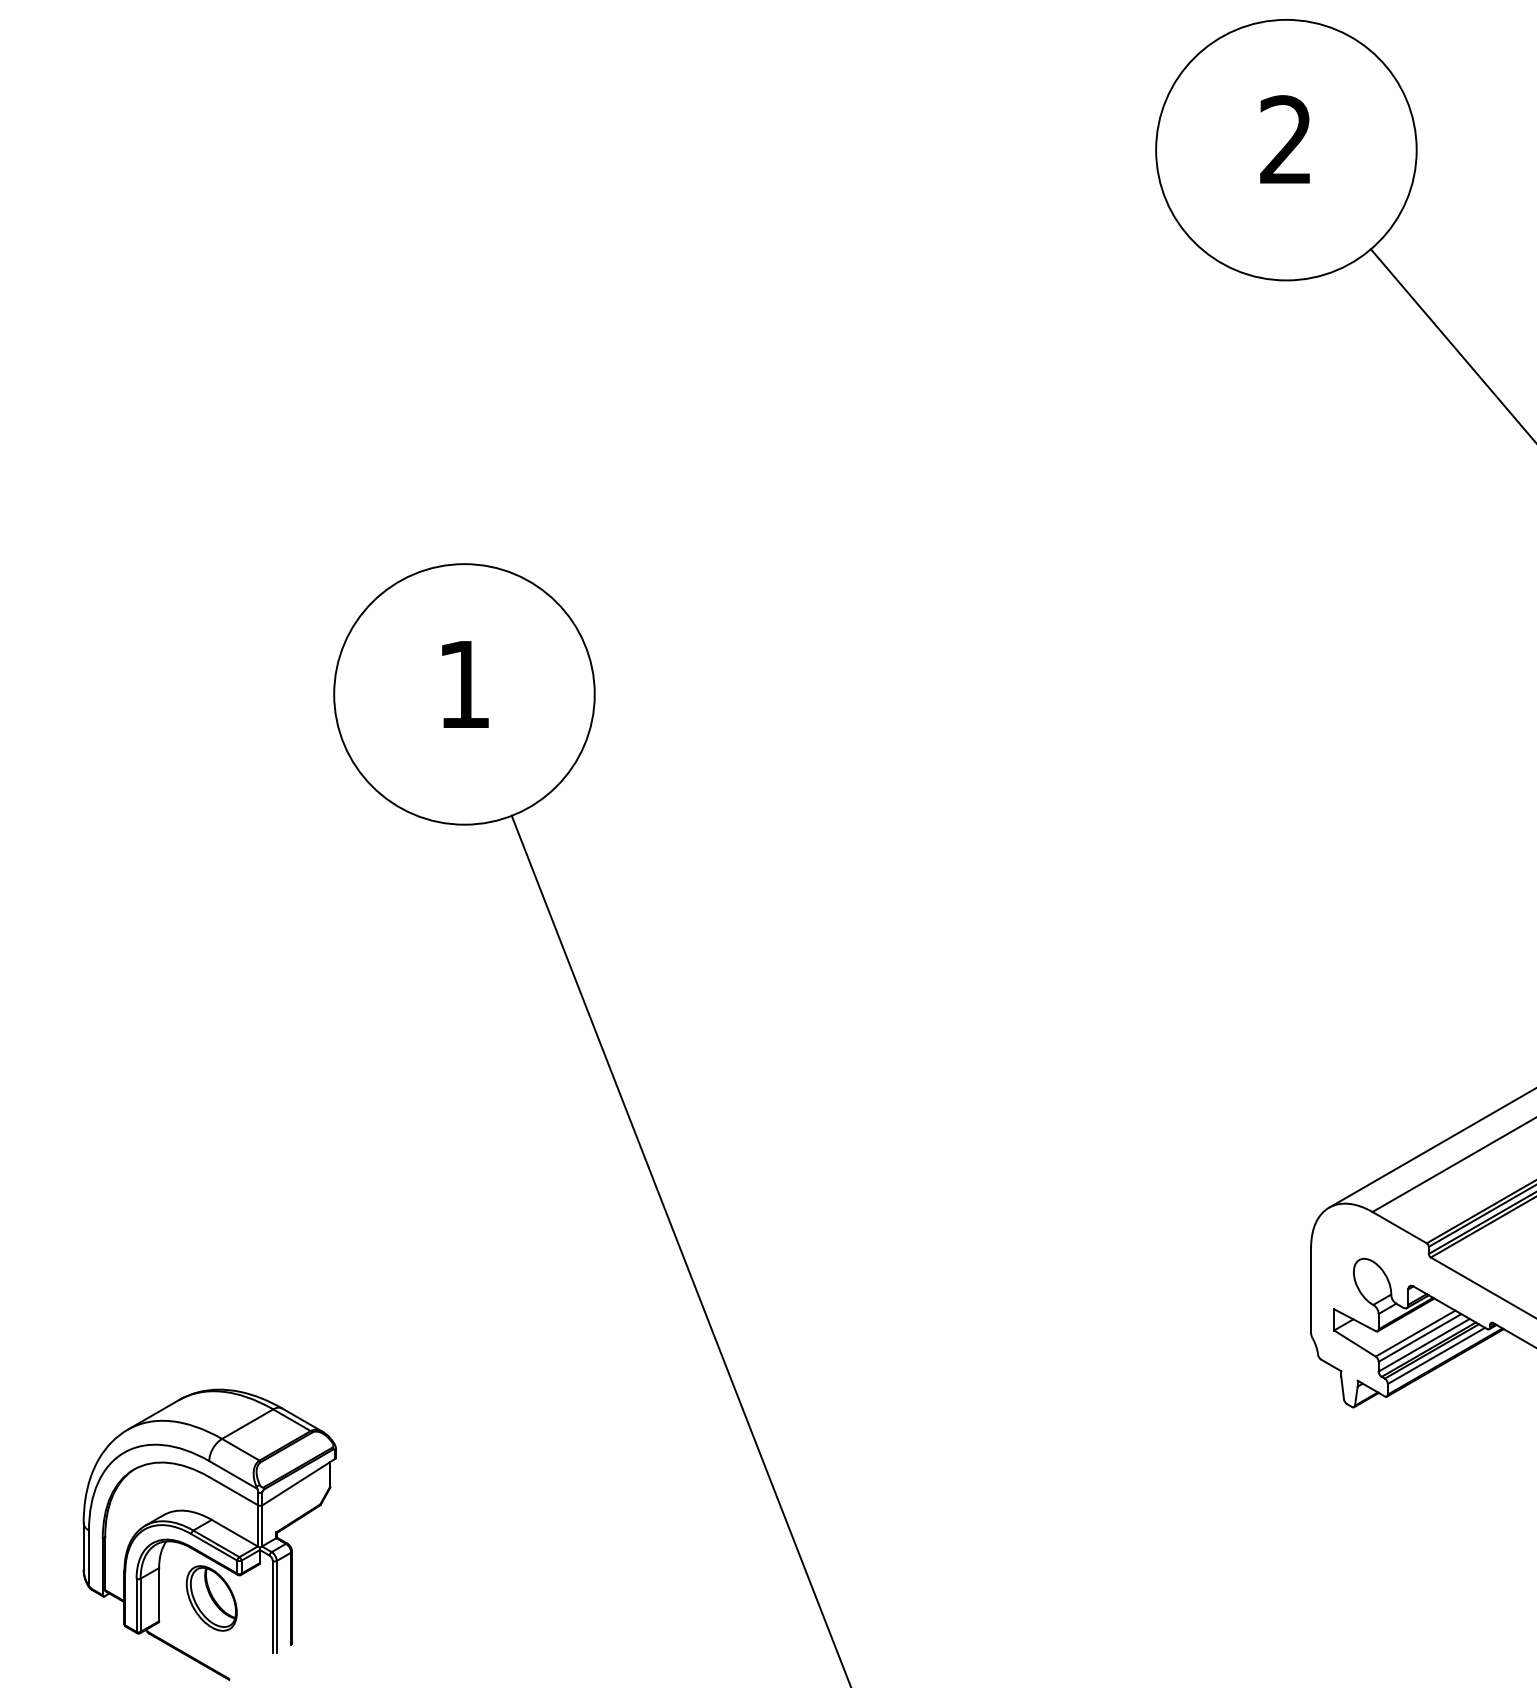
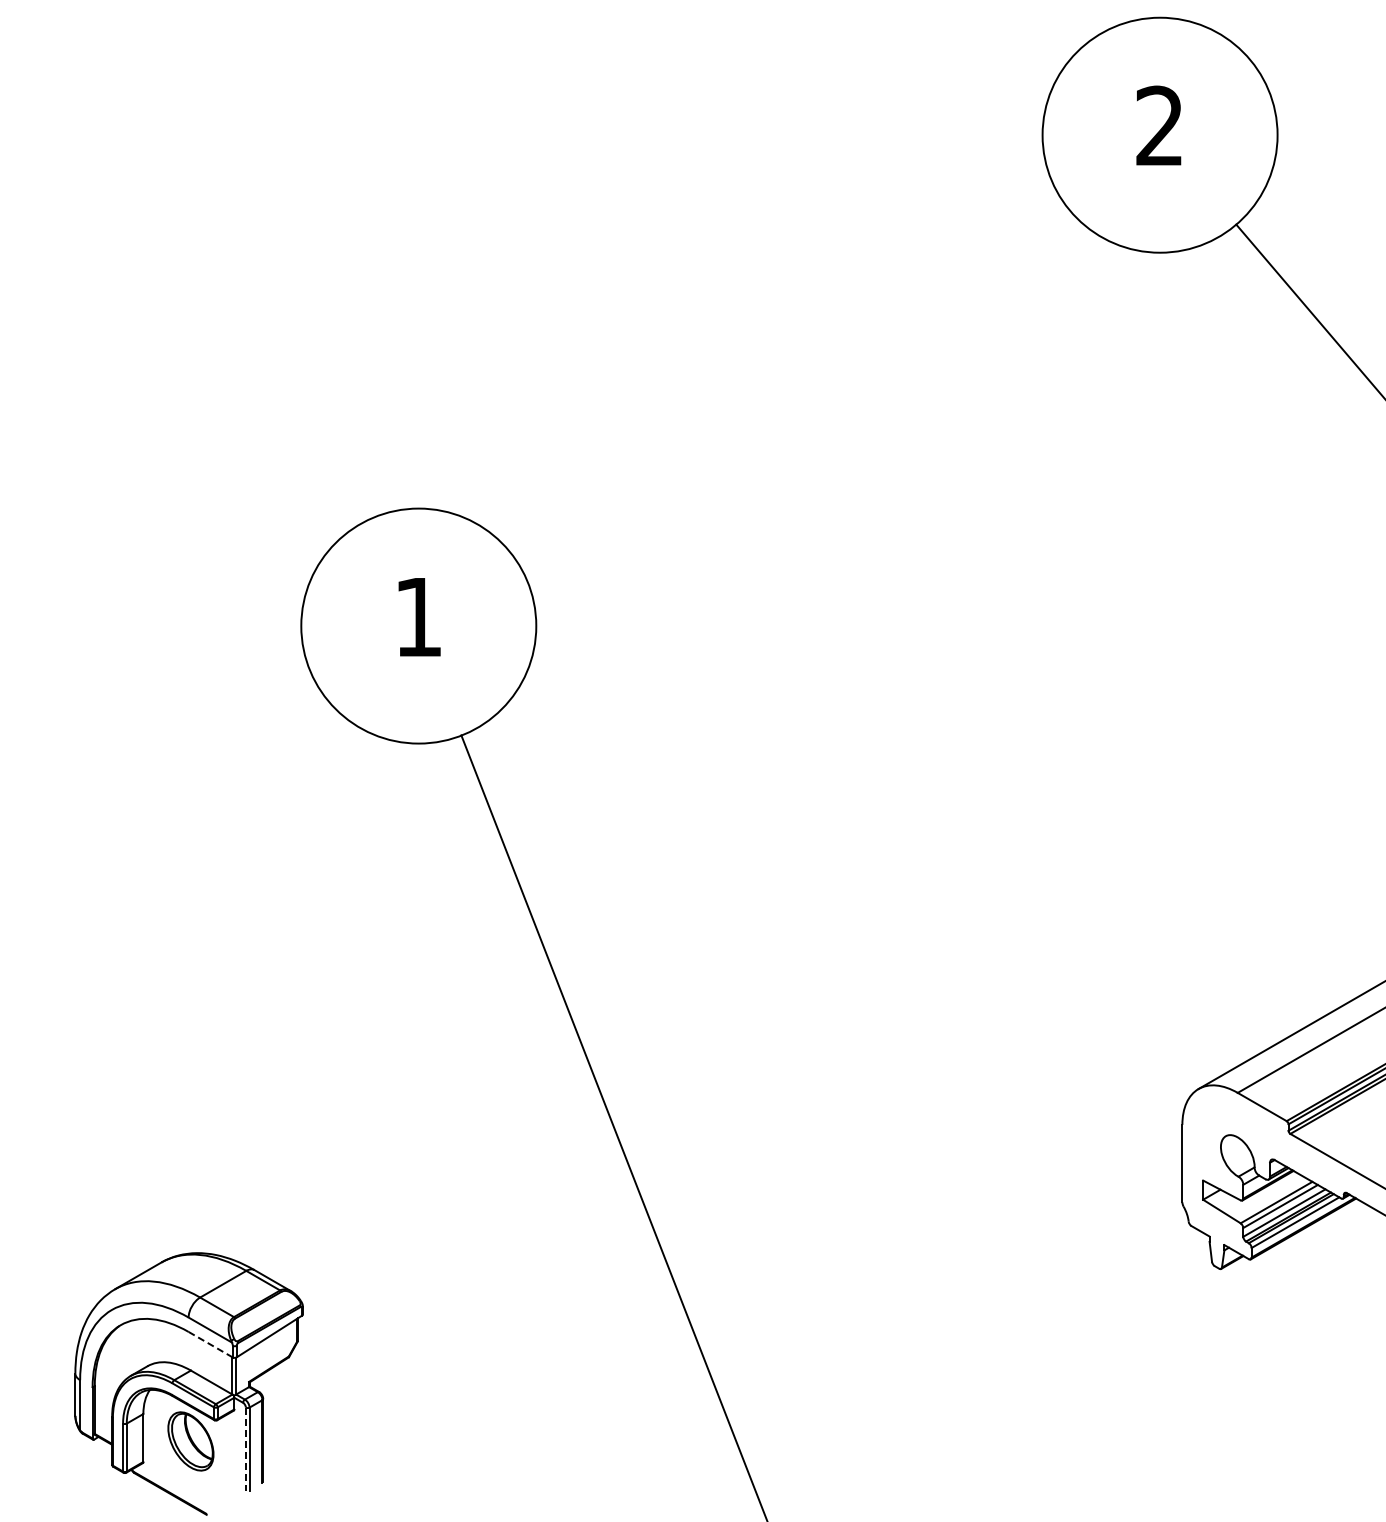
line: (233, 1490) -> (210, 1344), solid -> dashed
line: (272, 1607) -> (245, 1449), solid -> dashed

